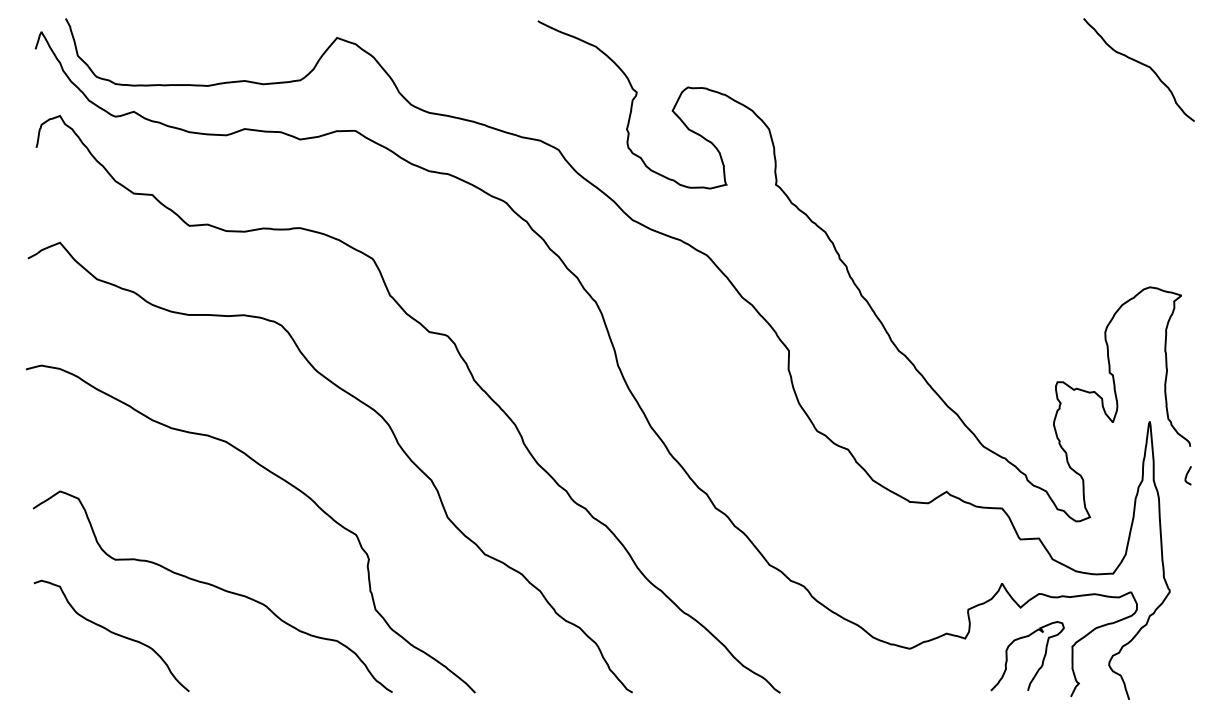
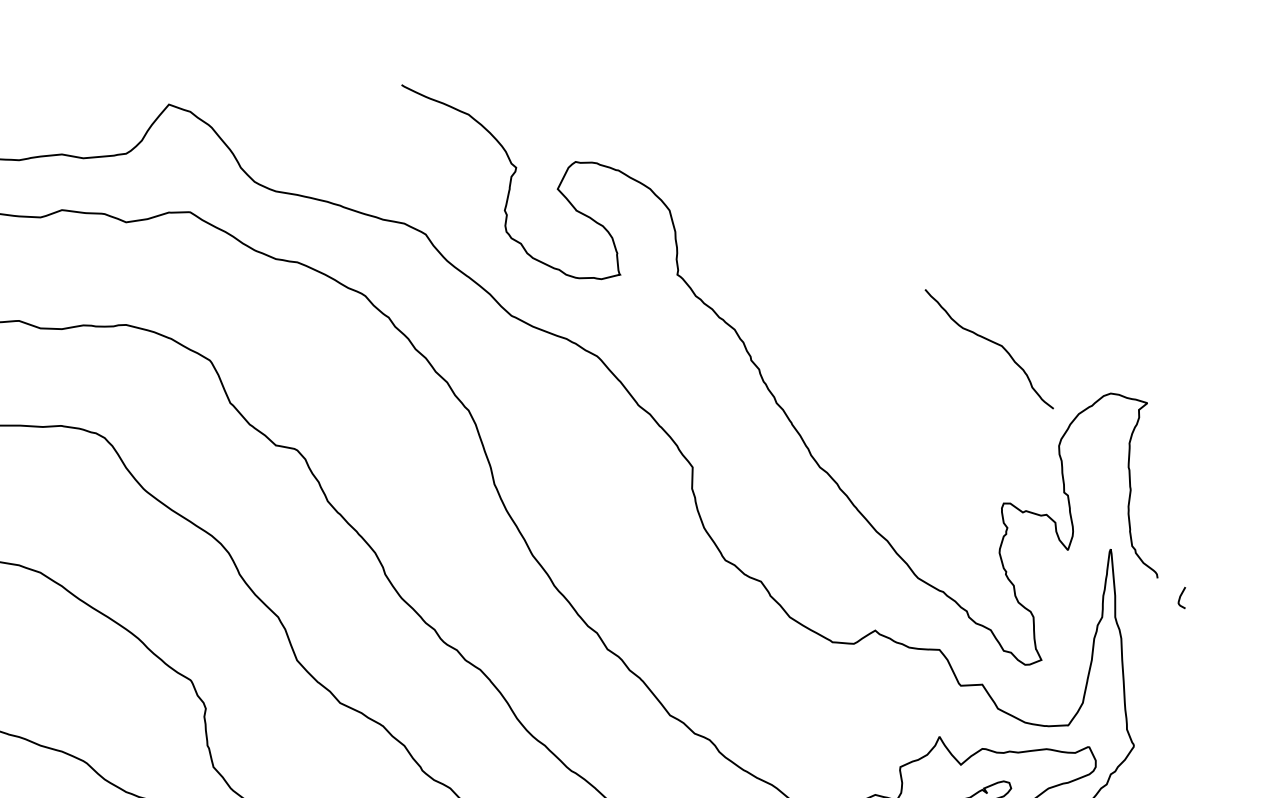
curve: (1141, 64) -> (992, 342), moved
curve: (1187, 475) -> (1181, 597), moved

